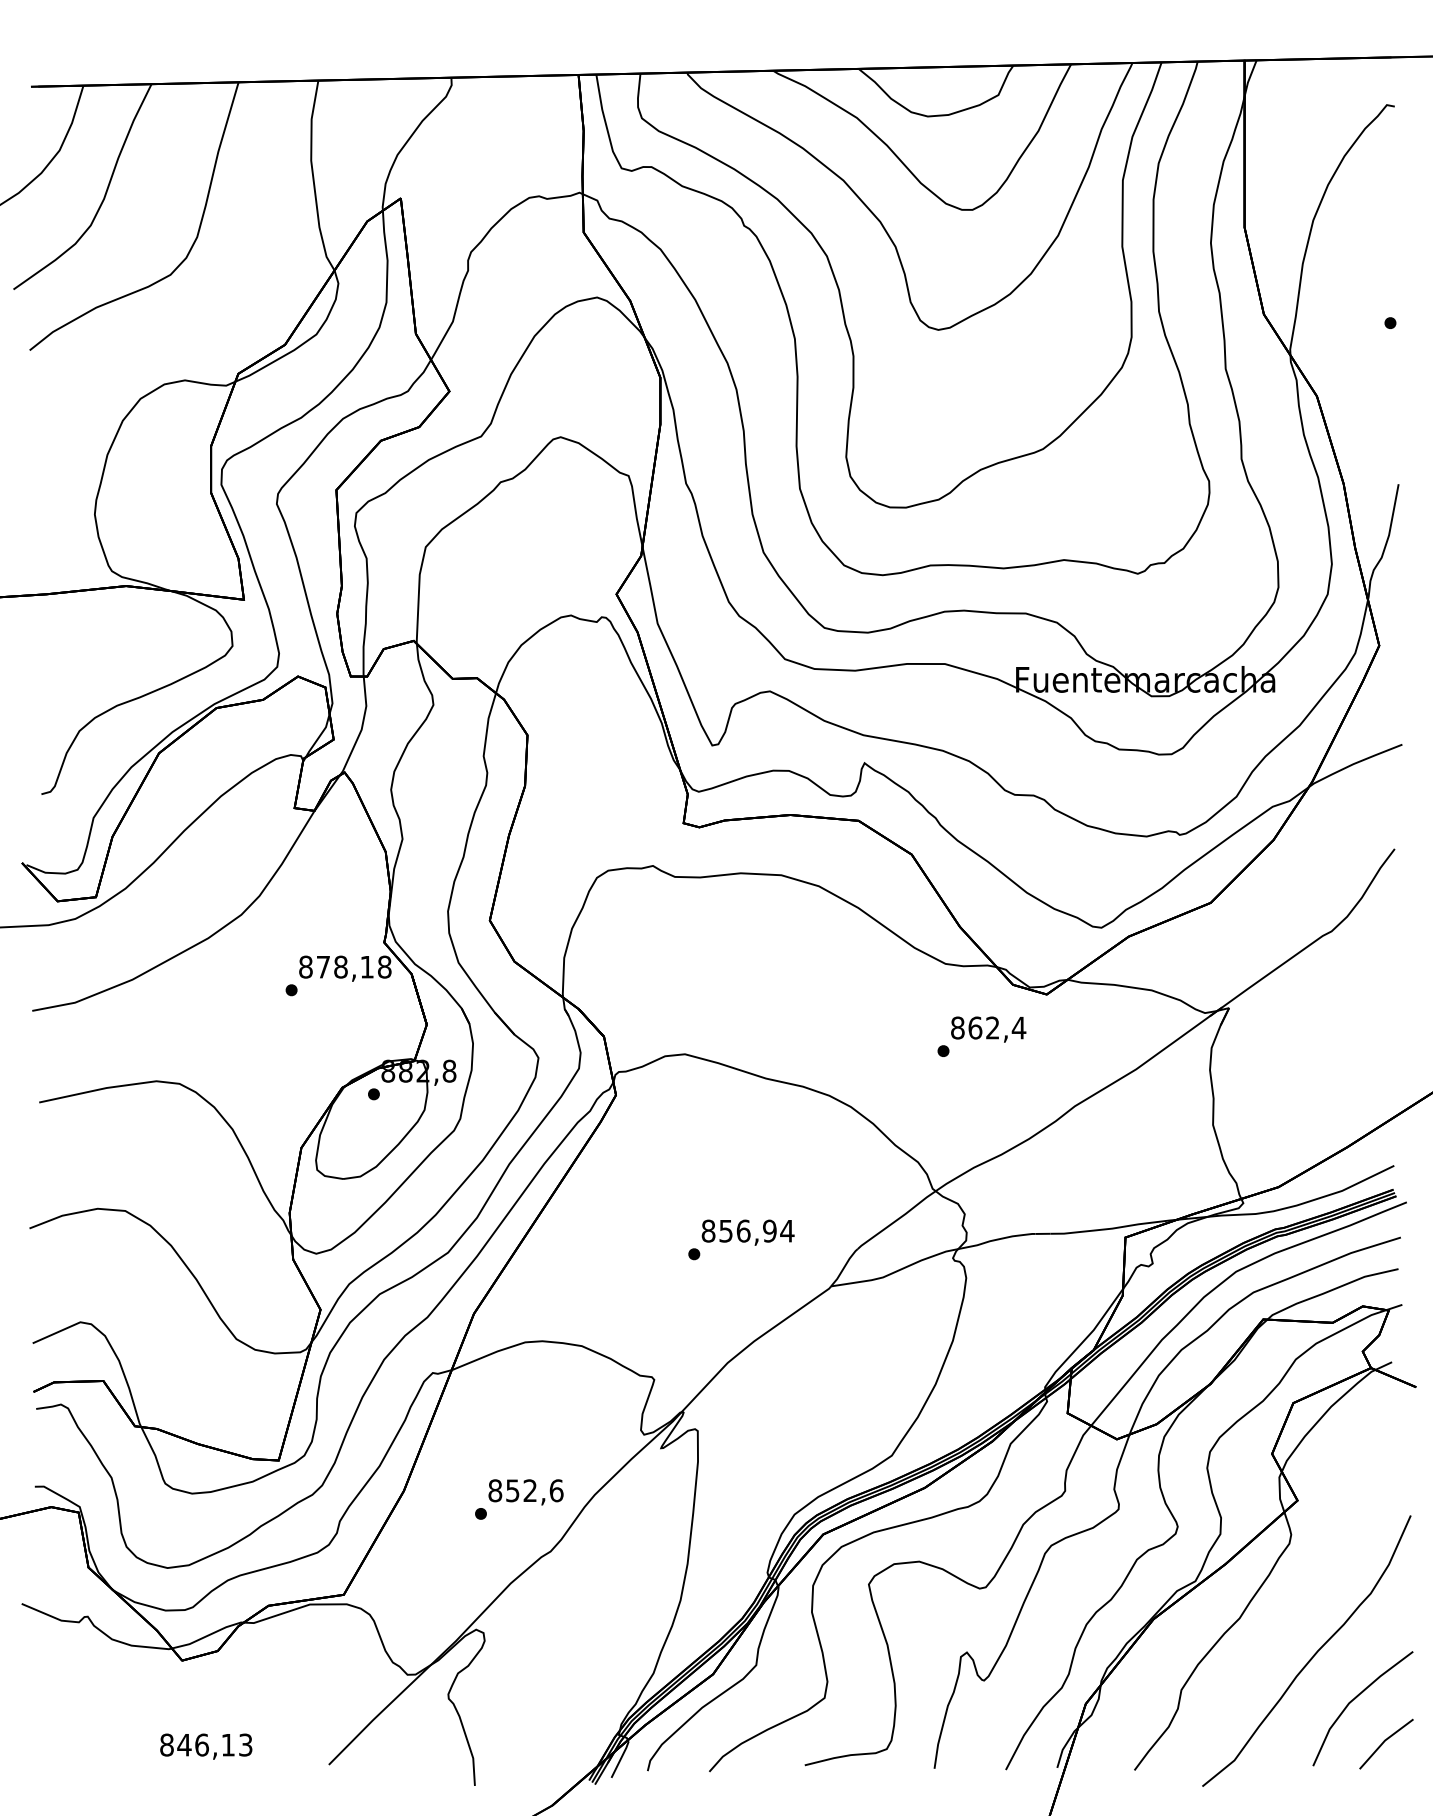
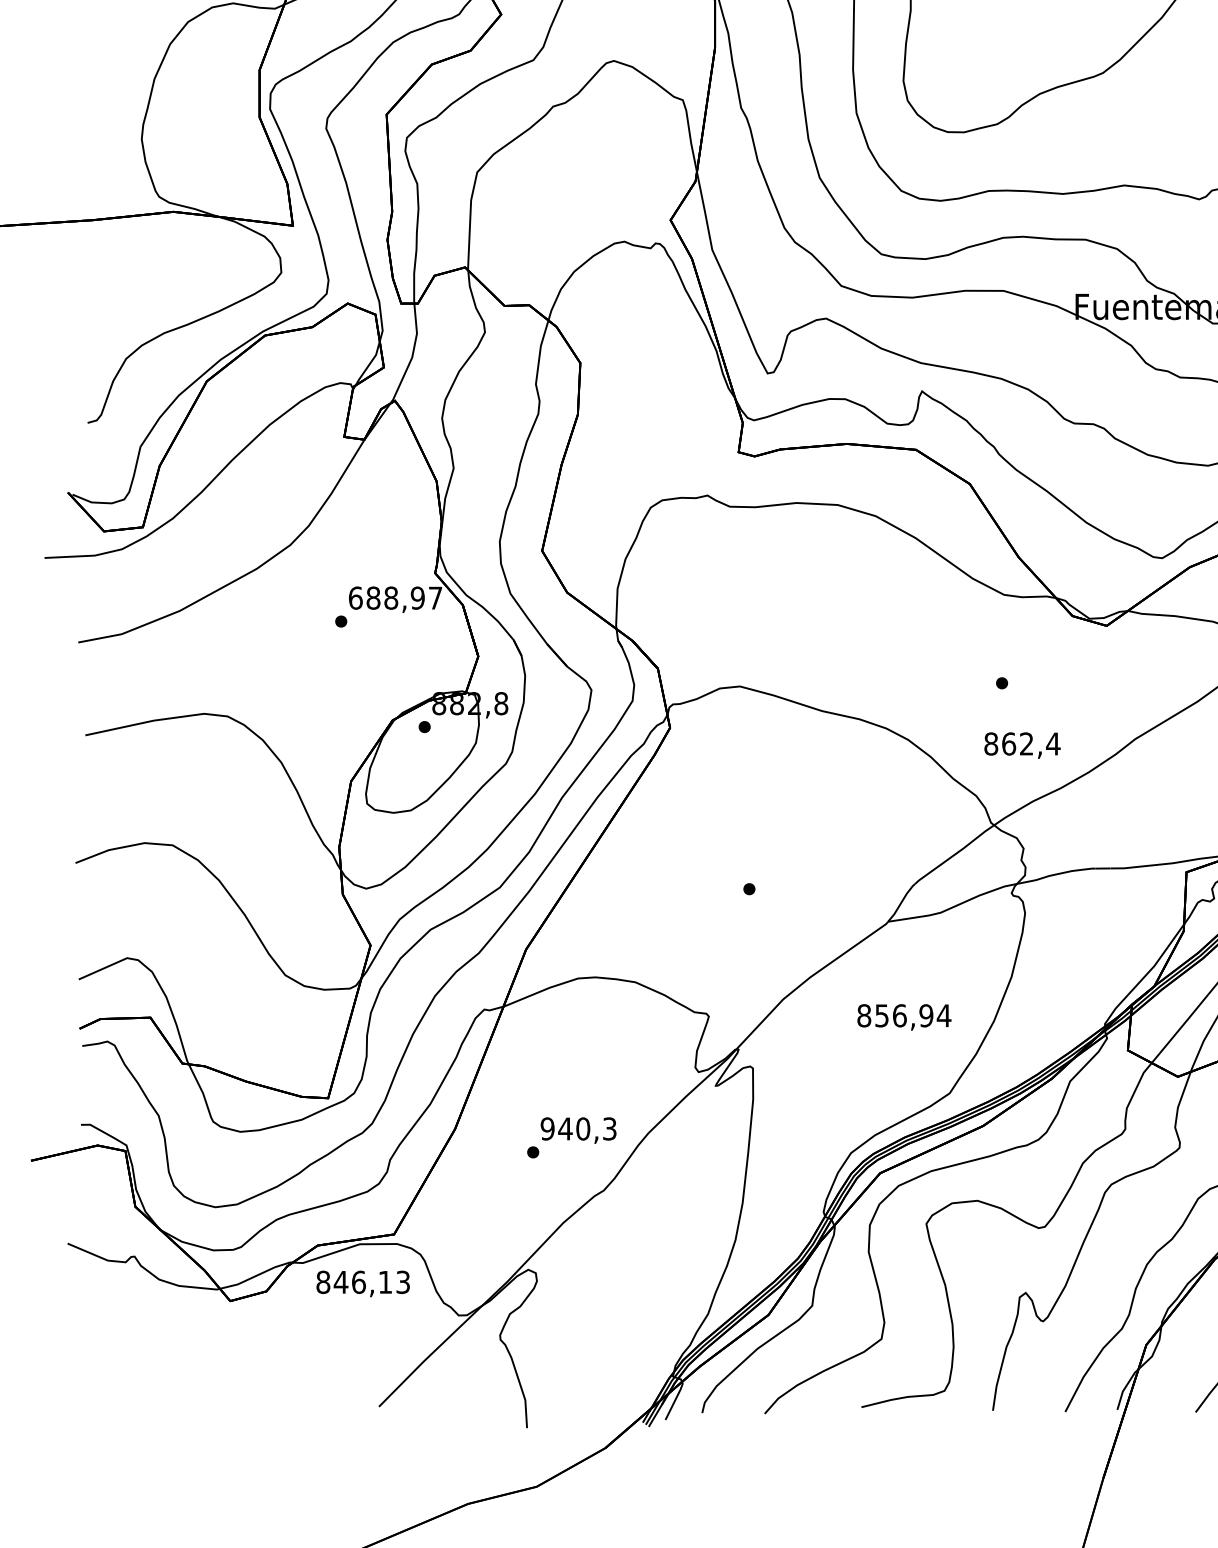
text: (345, 966) -> (395, 597), 878,18 -> 688,97
text: (988, 1029) -> (1022, 745), moved
text: (747, 1232) -> (903, 1017), moved
text: (525, 1490) -> (578, 1128), 852,6 -> 940,3
text: (206, 1746) -> (363, 1283), moved

